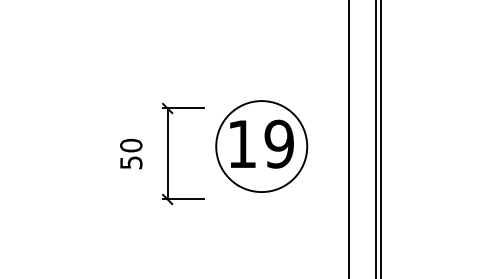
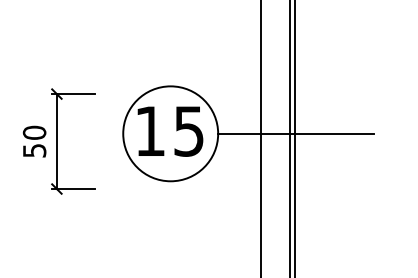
text: (278, 143) -> (188, 130), 19 -> 15
line: (381, 146) -> (295, 133), added
part: (168, 153) -> (57, 141), moved

